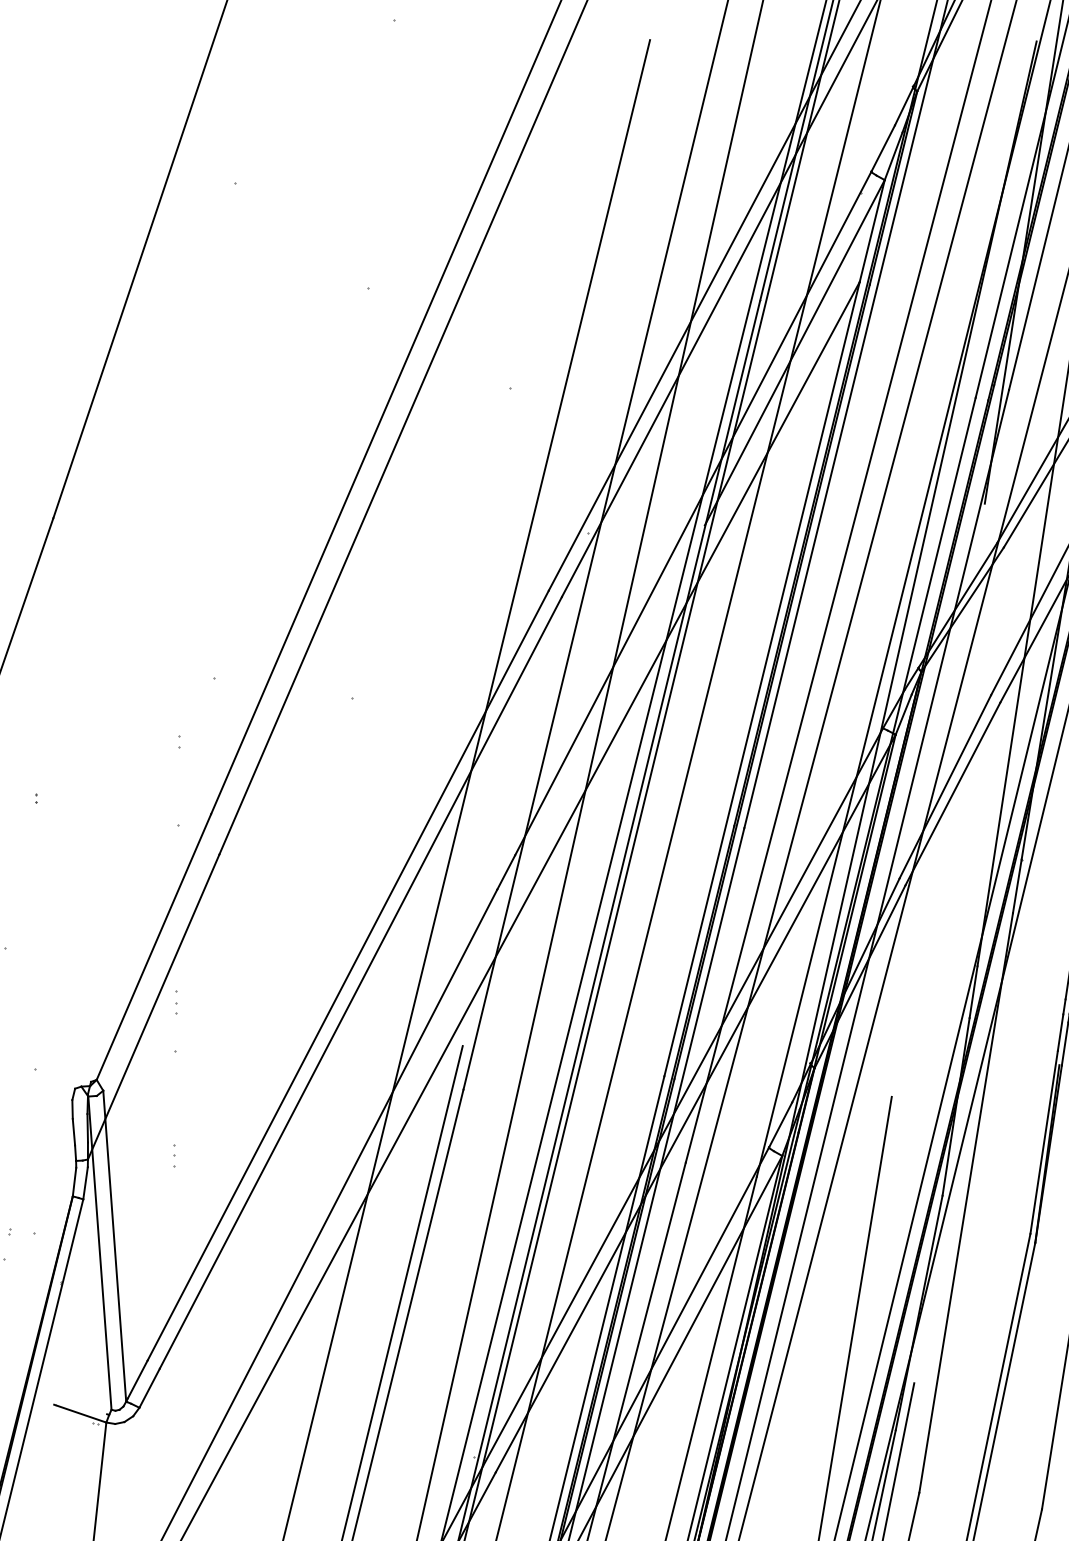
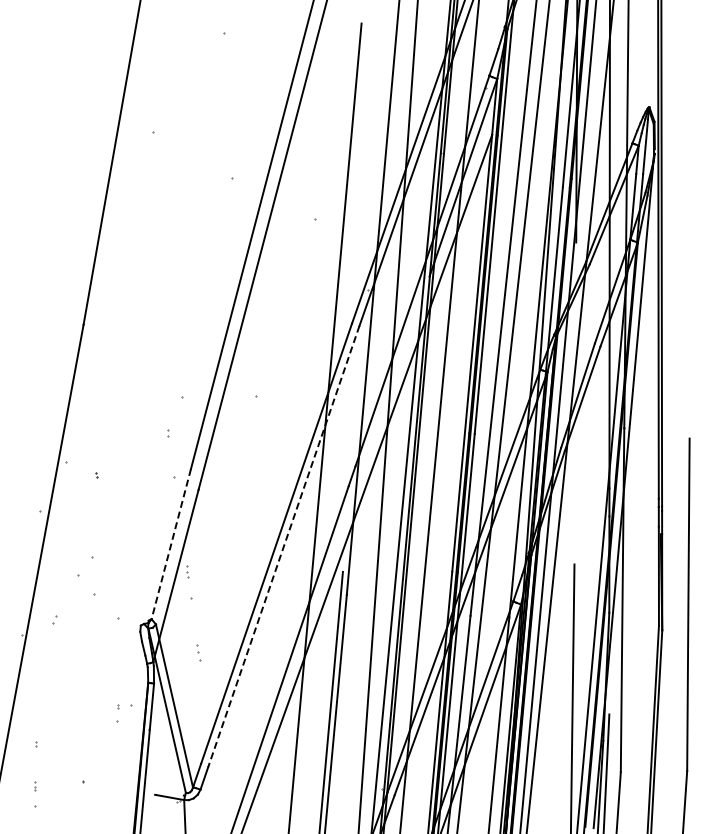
line: (154, 947) -> (171, 544), solid -> dashed
line: (359, 984) -> (283, 547), solid -> dashed
part: (175, 1156) -> (199, 653), size x1.4

